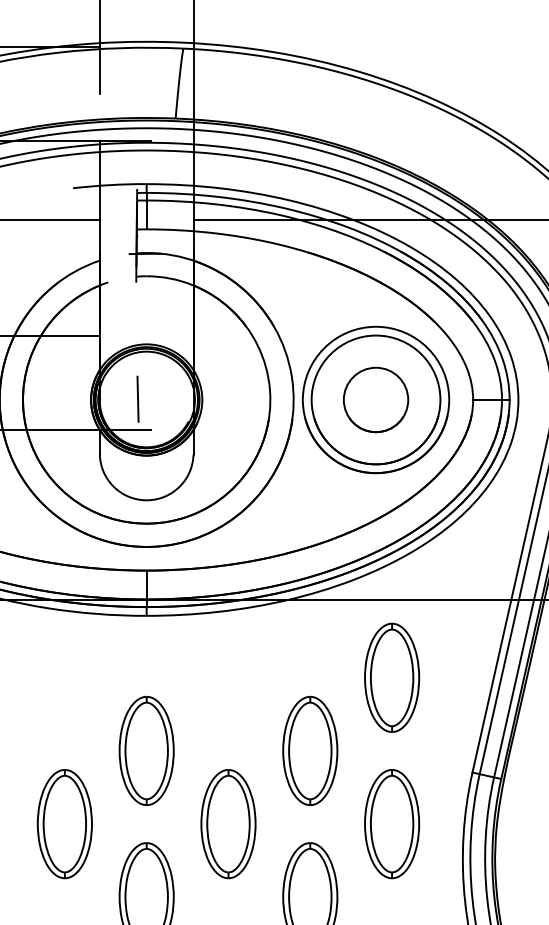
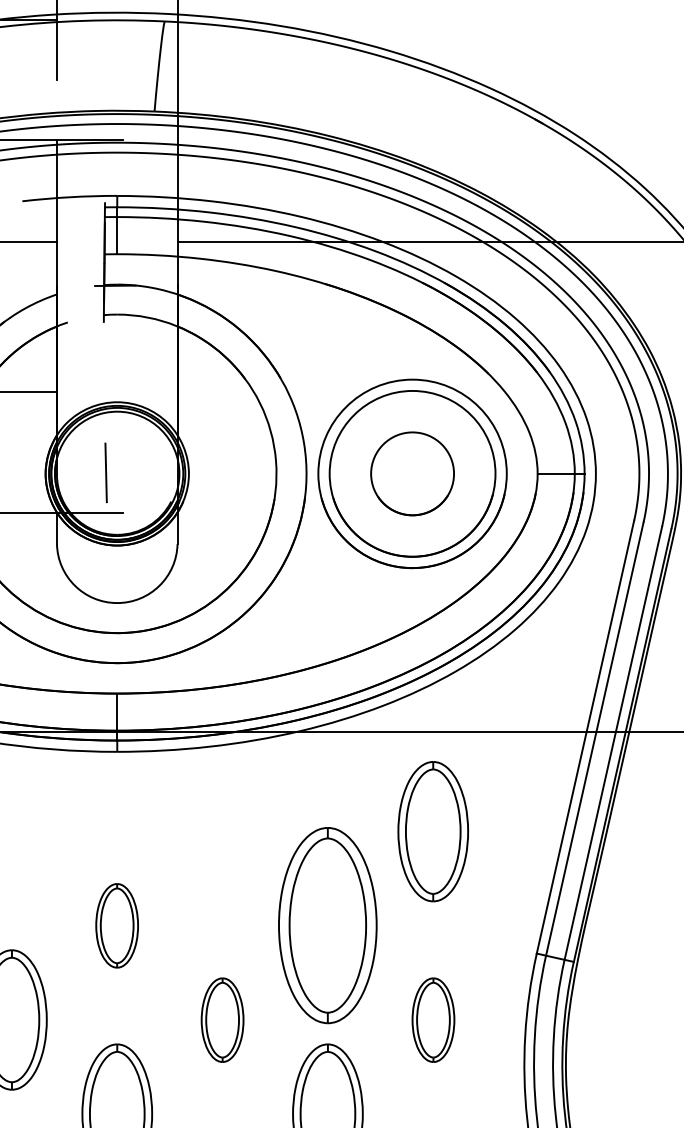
part: (146, 750) -> (117, 925), size x0.6
part: (310, 751) -> (328, 926), size x1.4
part: (228, 824) -> (222, 1020), size x0.6
part: (392, 824) -> (433, 1020), size x0.6

